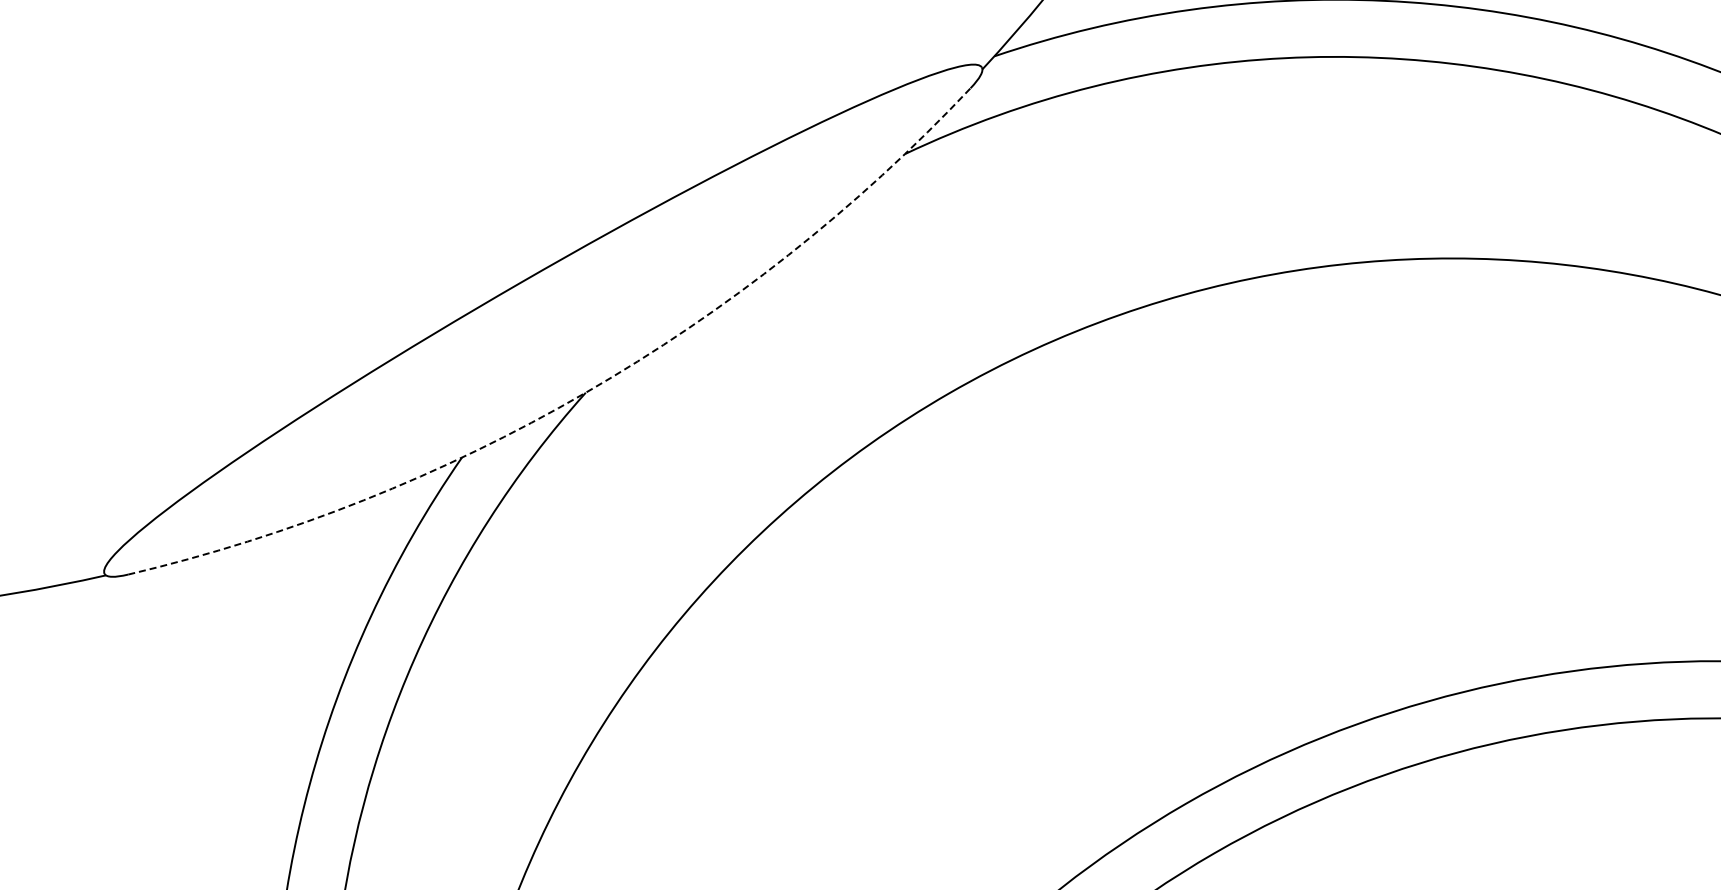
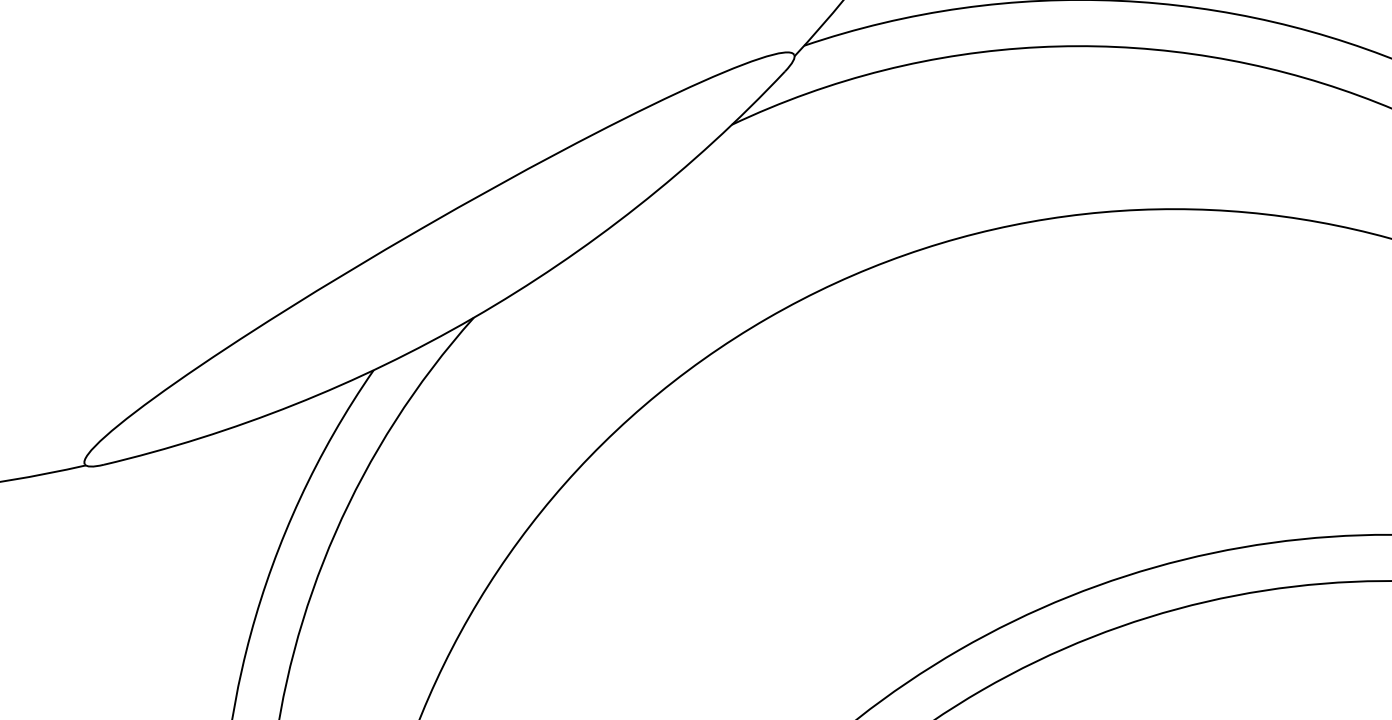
arc: (585, 393) -> (473, 318), dashed -> solid

